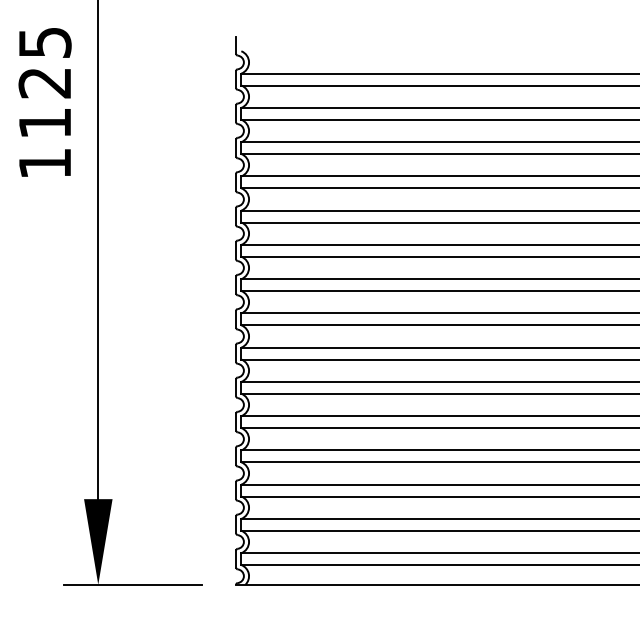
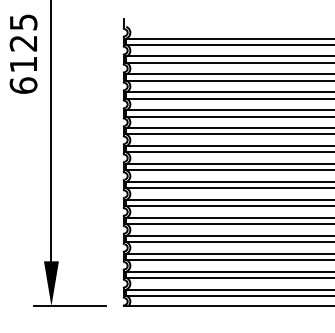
text: (44, 163) -> (23, 85), 1125 -> 6125

